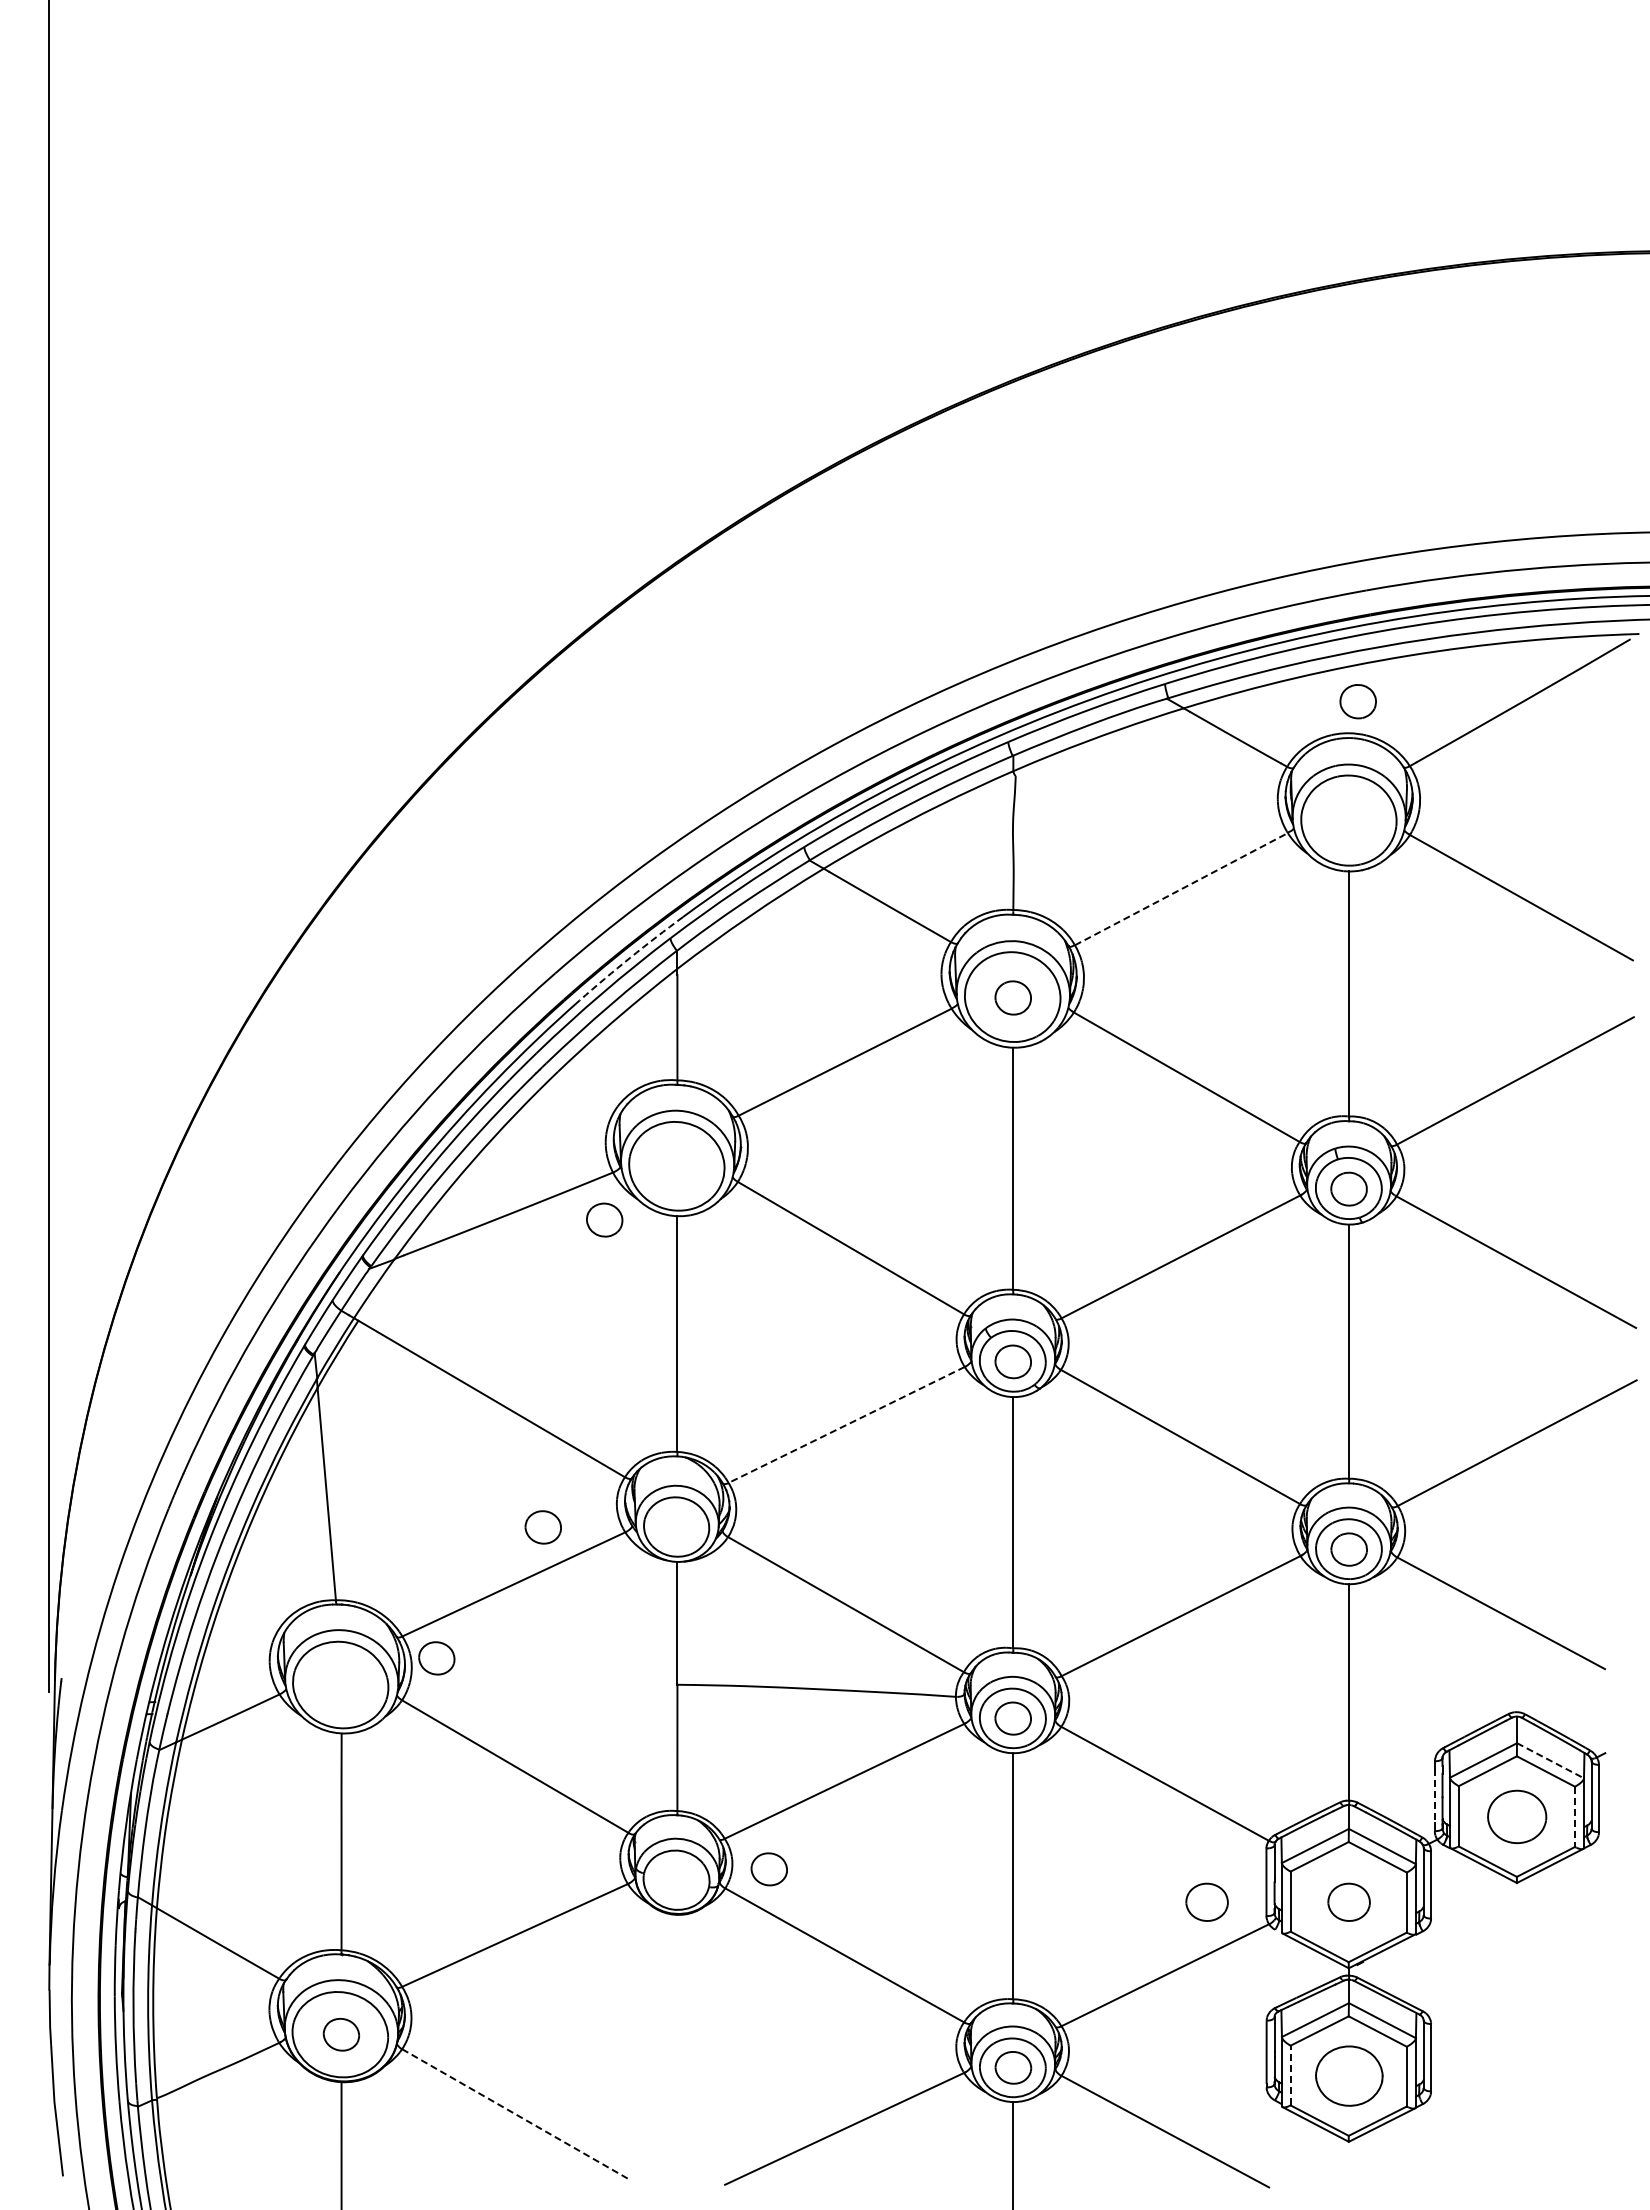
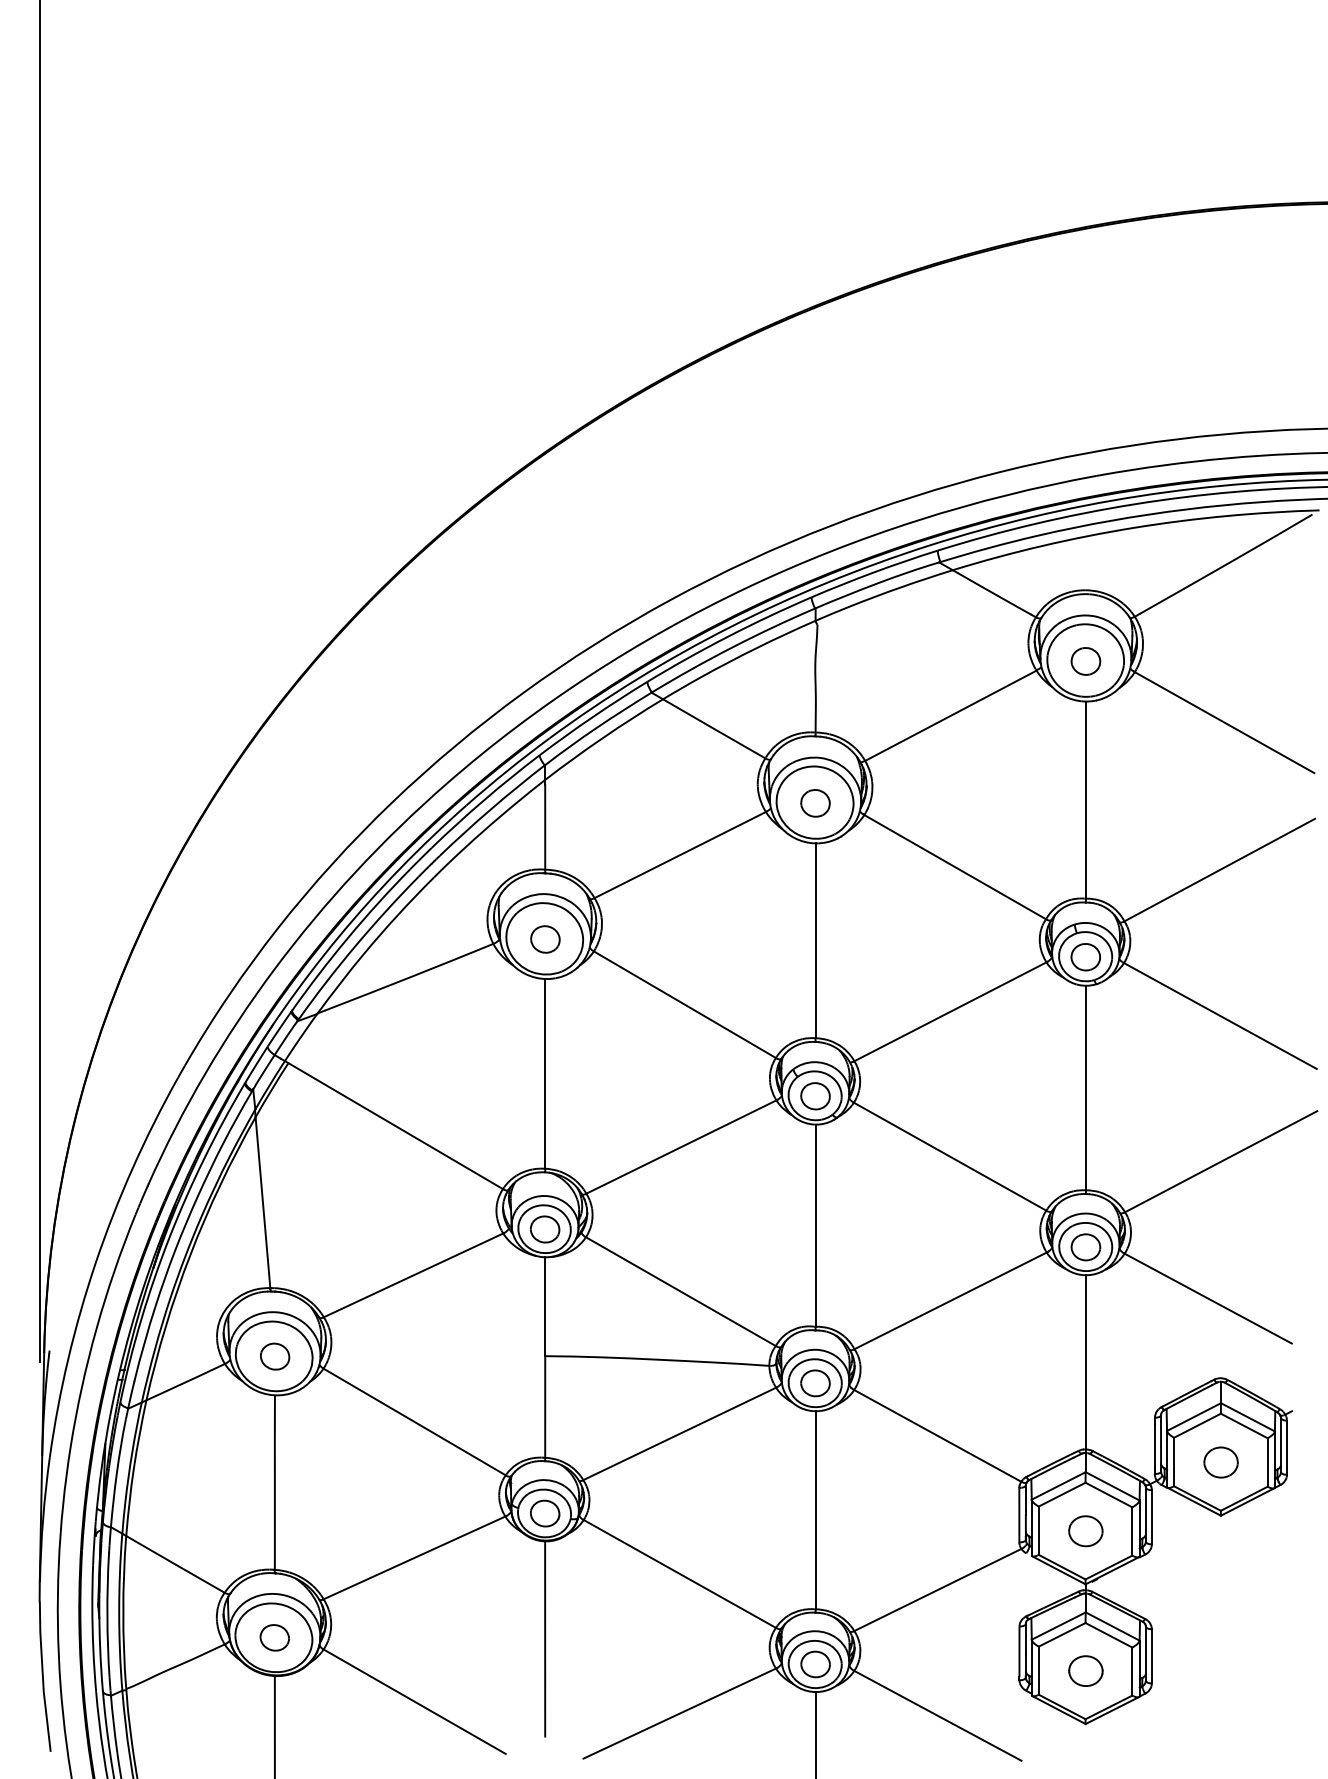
part: (1357, 701) -> (1085, 661), moved
line: (1181, 888) -> (950, 715), dashed -> solid
arc: (630, 957) -> (507, 770), dashed -> solid
part: (604, 1219) -> (545, 939), moved
line: (846, 1424) -> (681, 1146), dashed -> solid
part: (542, 1527) -> (544, 1229), moved
part: (436, 1658) -> (274, 1356), moved
line: (1550, 1760) -> (1247, 1417), dashed -> solid
line: (1434, 1796) -> (1154, 1446), dashed -> solid
part: (1516, 1816) -> (1220, 1462), size x0.71
line: (1574, 1817) -> (1267, 1462), dashed -> solid
part: (768, 1869) -> (544, 1513), moved
part: (1206, 1901) -> (971, 1530), removed
line: (677, 2035) -> (545, 1638), added
line: (1290, 2075) -> (1038, 1670), dashed -> solid
part: (1348, 2075) -> (1085, 1670), size x0.62
line: (515, 2114) -> (414, 1702), dashed -> solid

